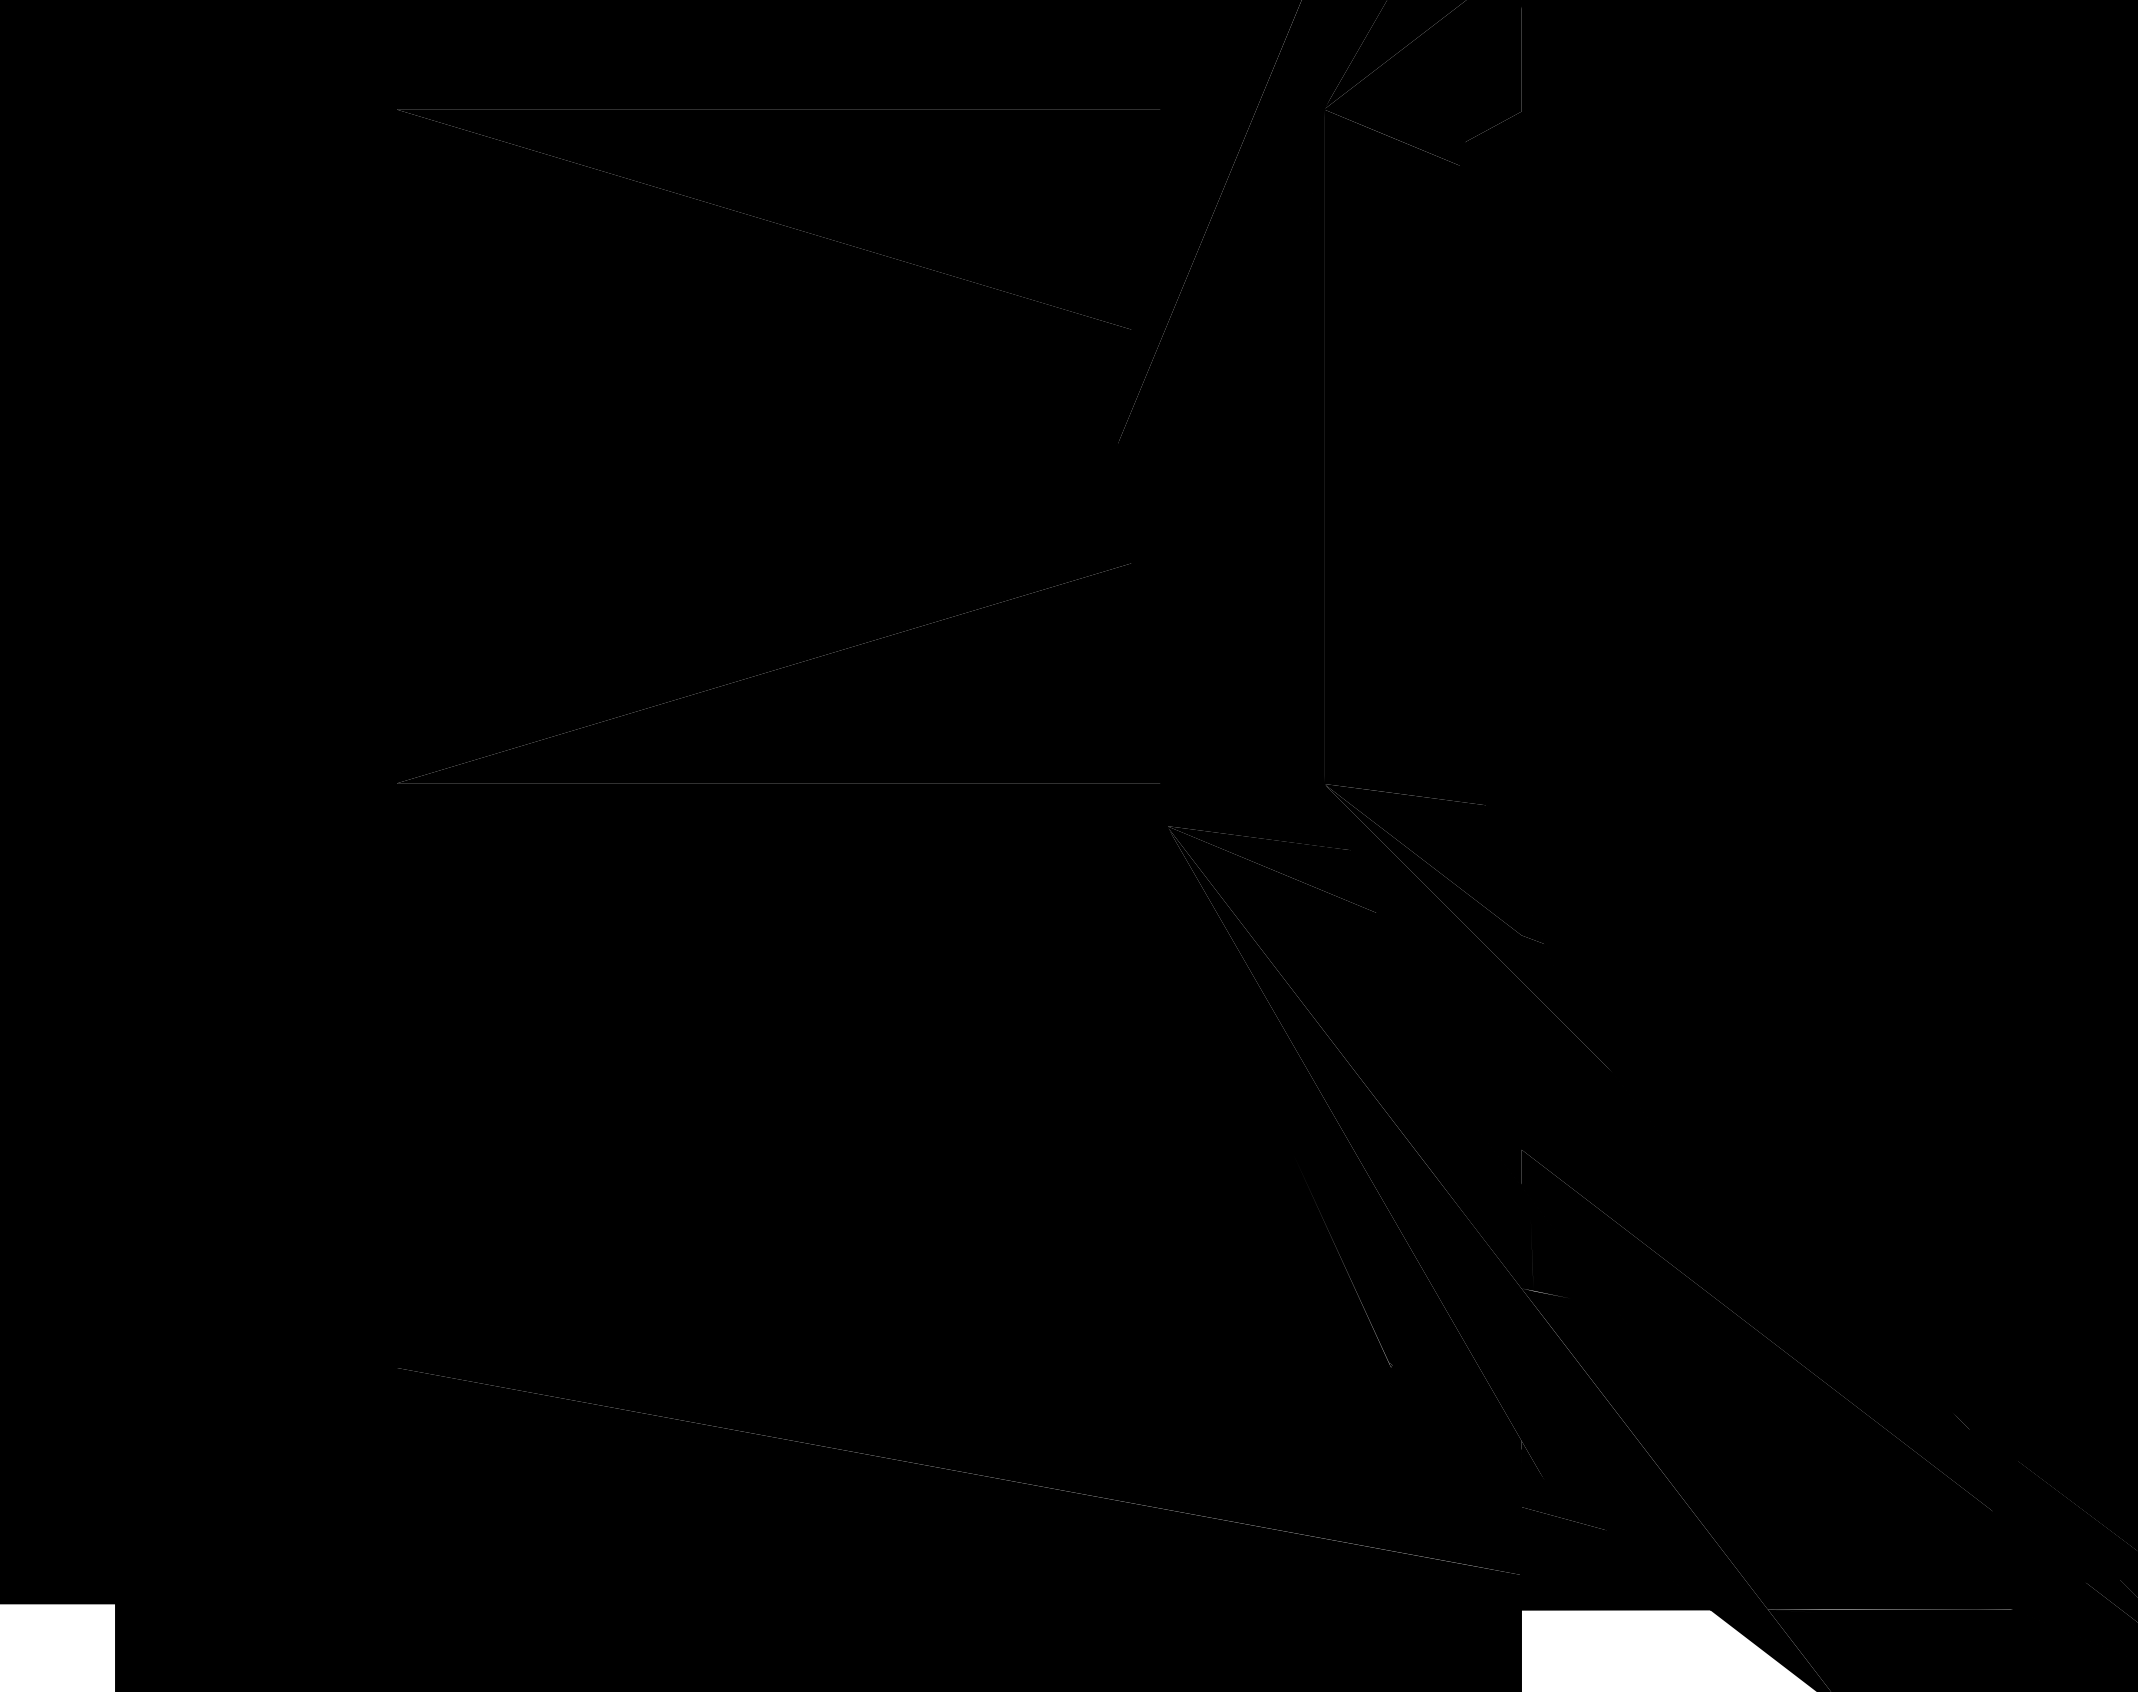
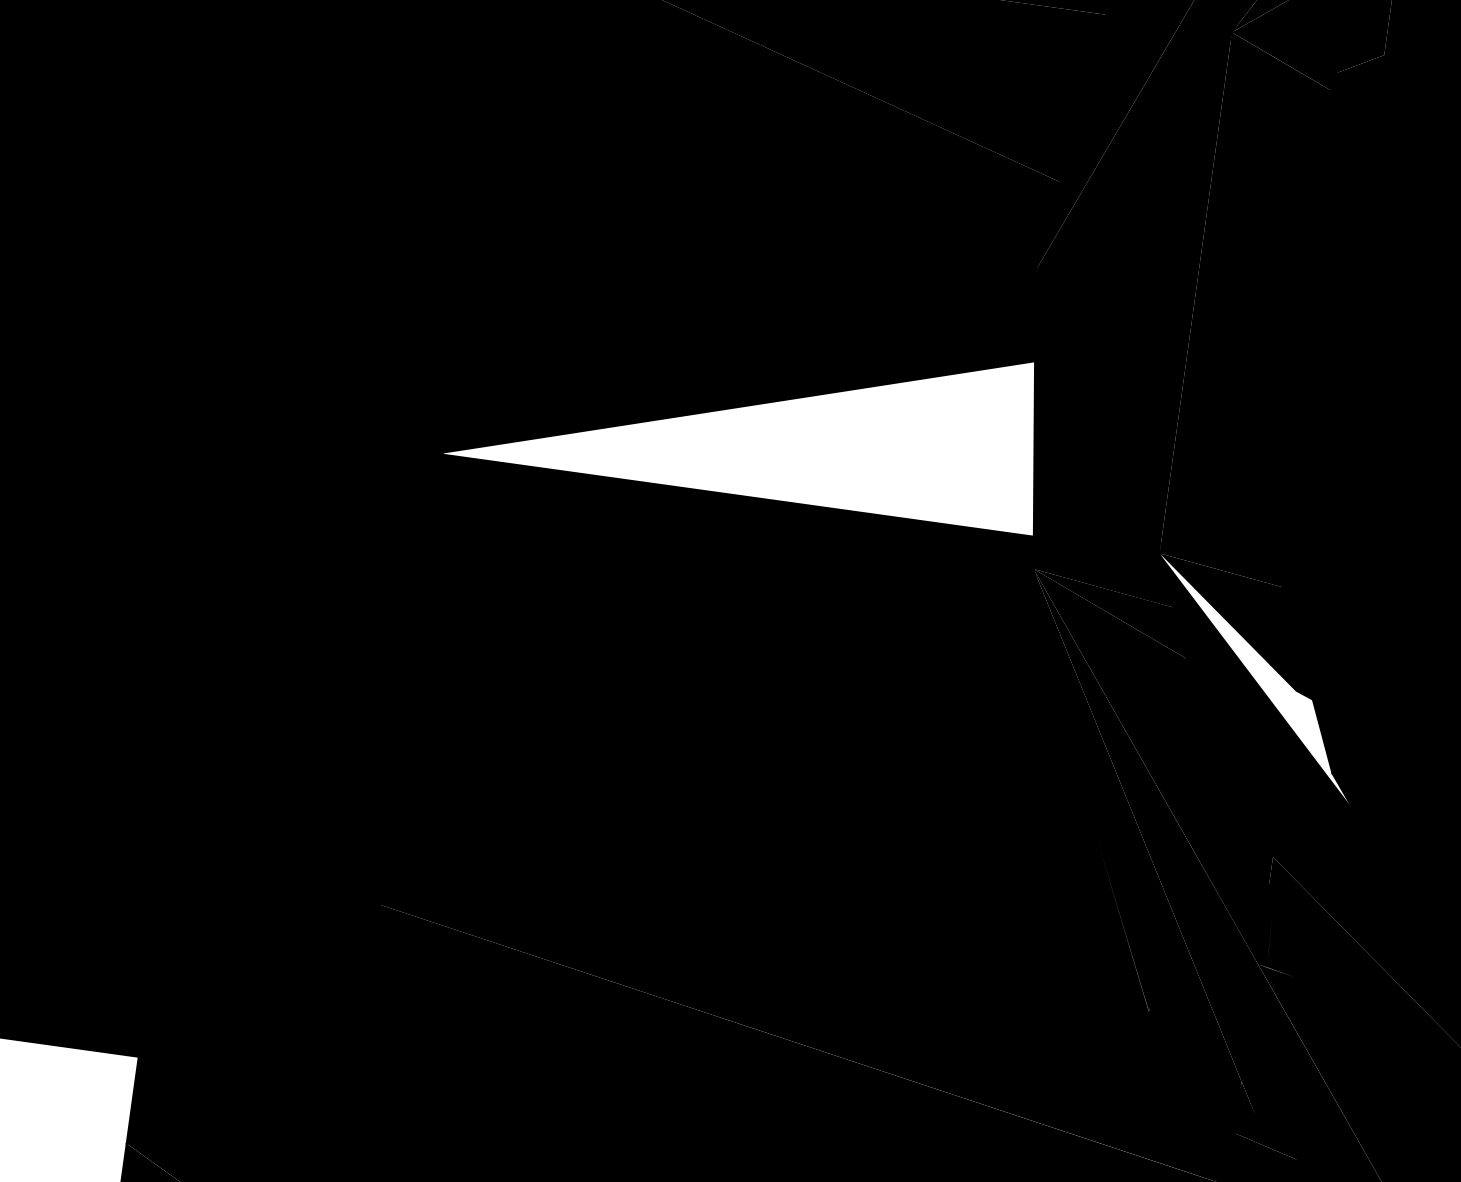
fill: (778, 673) -> (750, 409), removed
fill: (1469, 928) -> (1256, 680), removed

